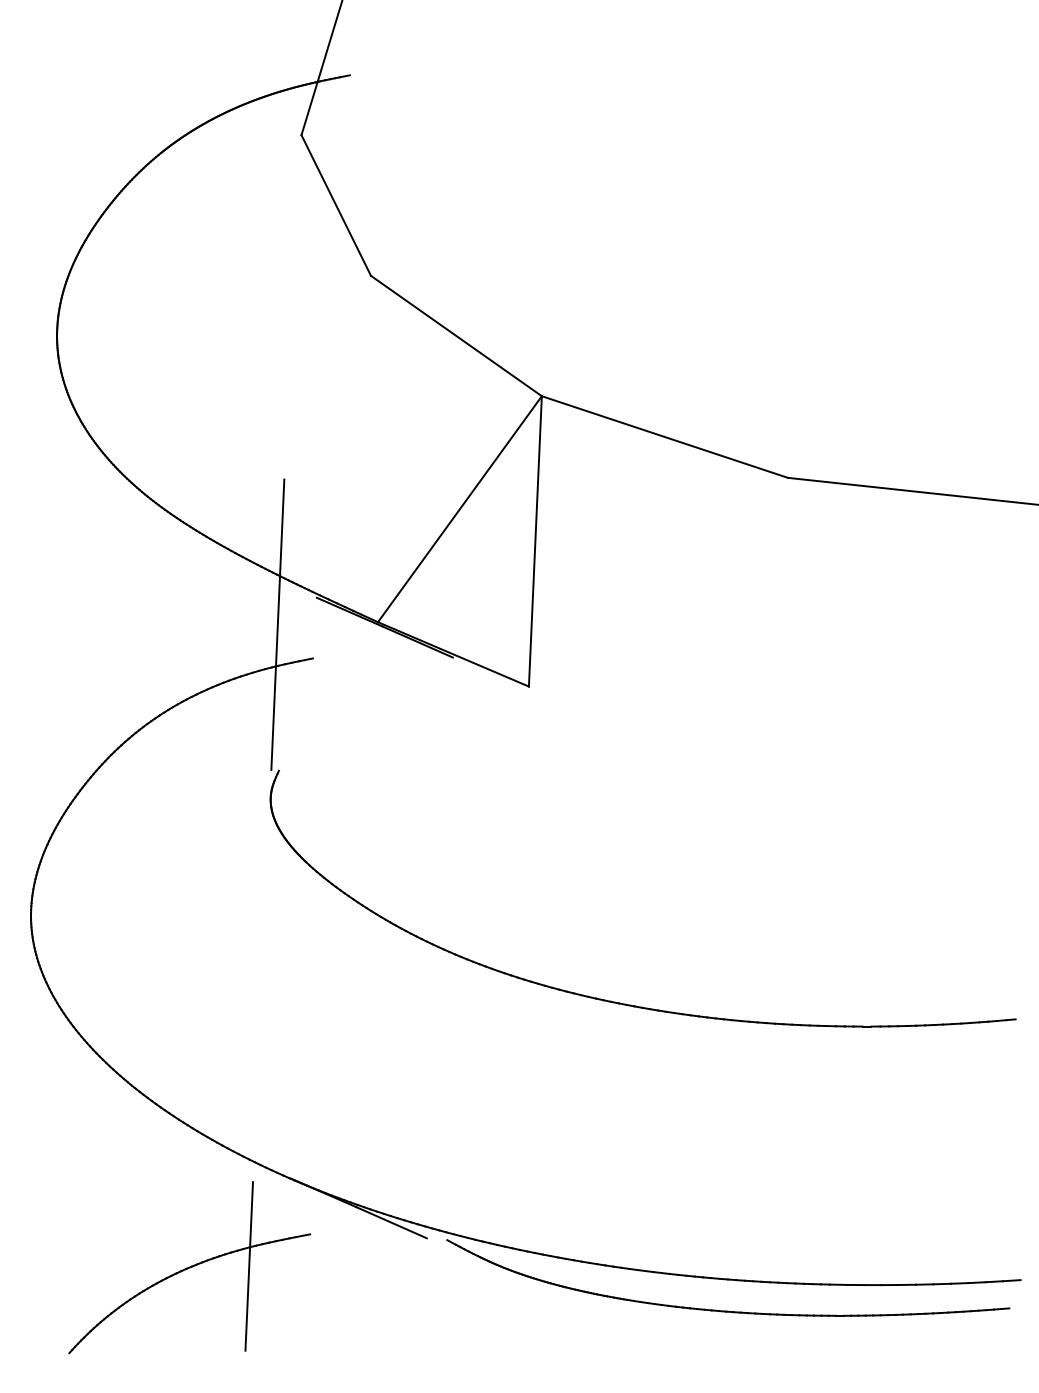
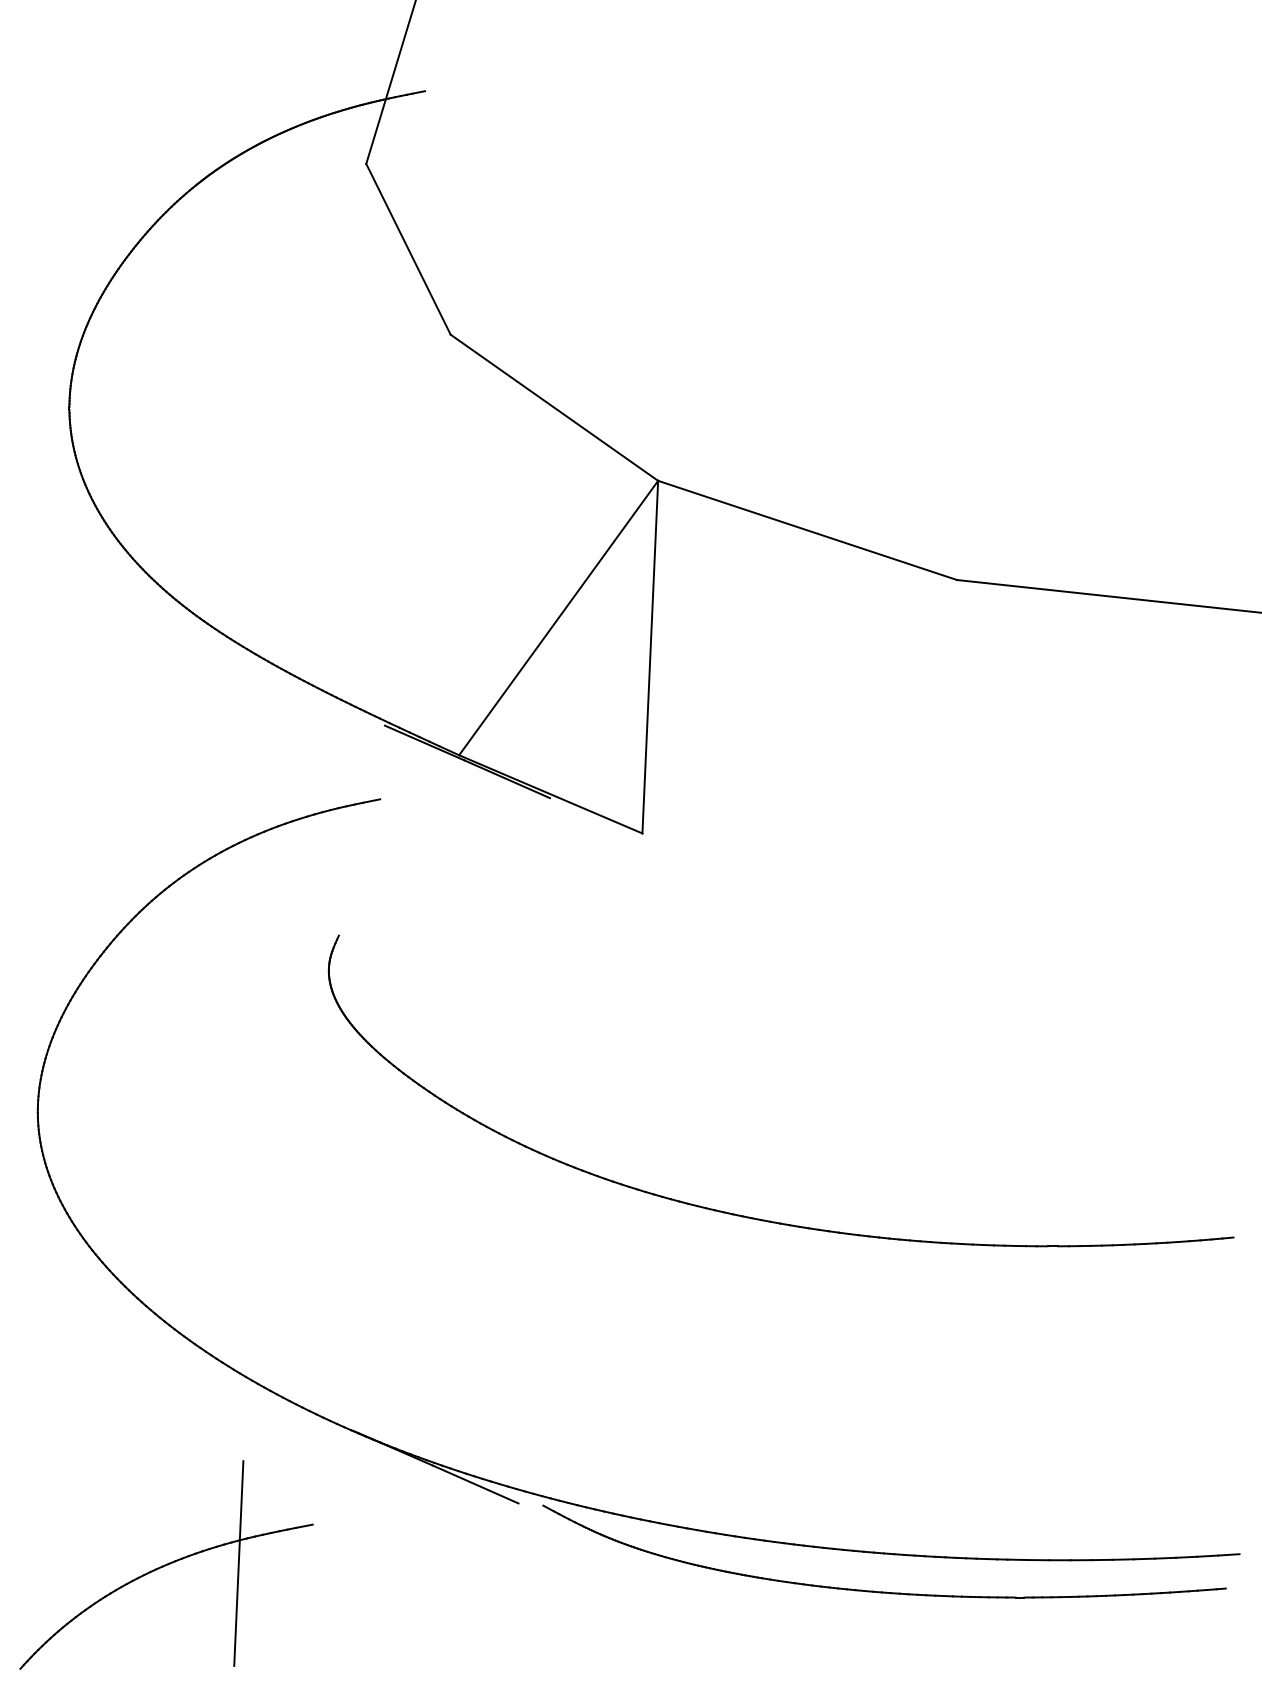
line: (277, 624) -> (337, 758), removed
part: (189, 1267) -> (166, 1564), moved

